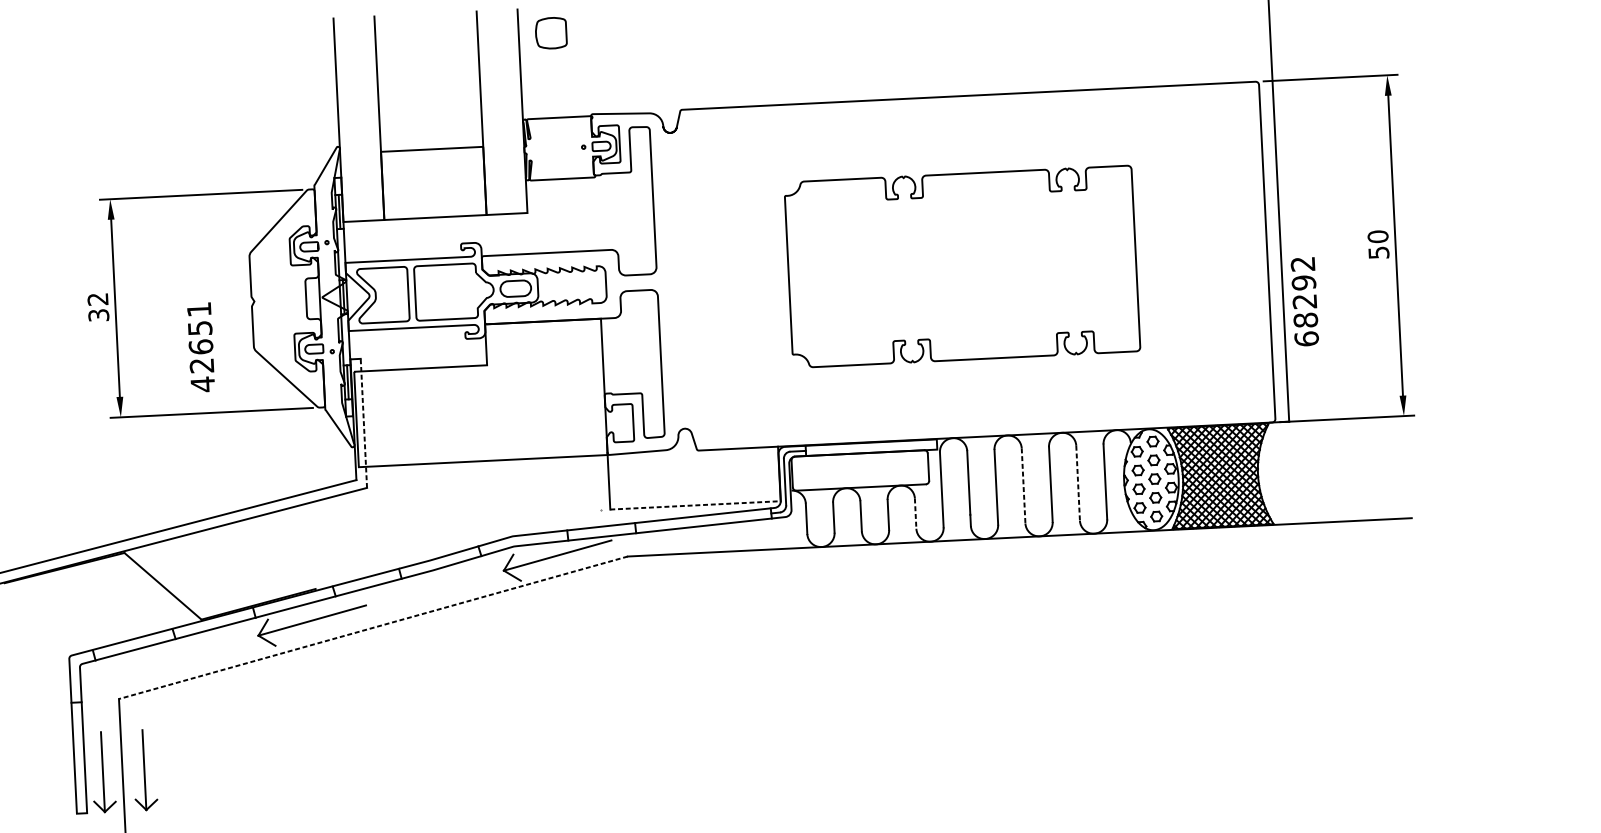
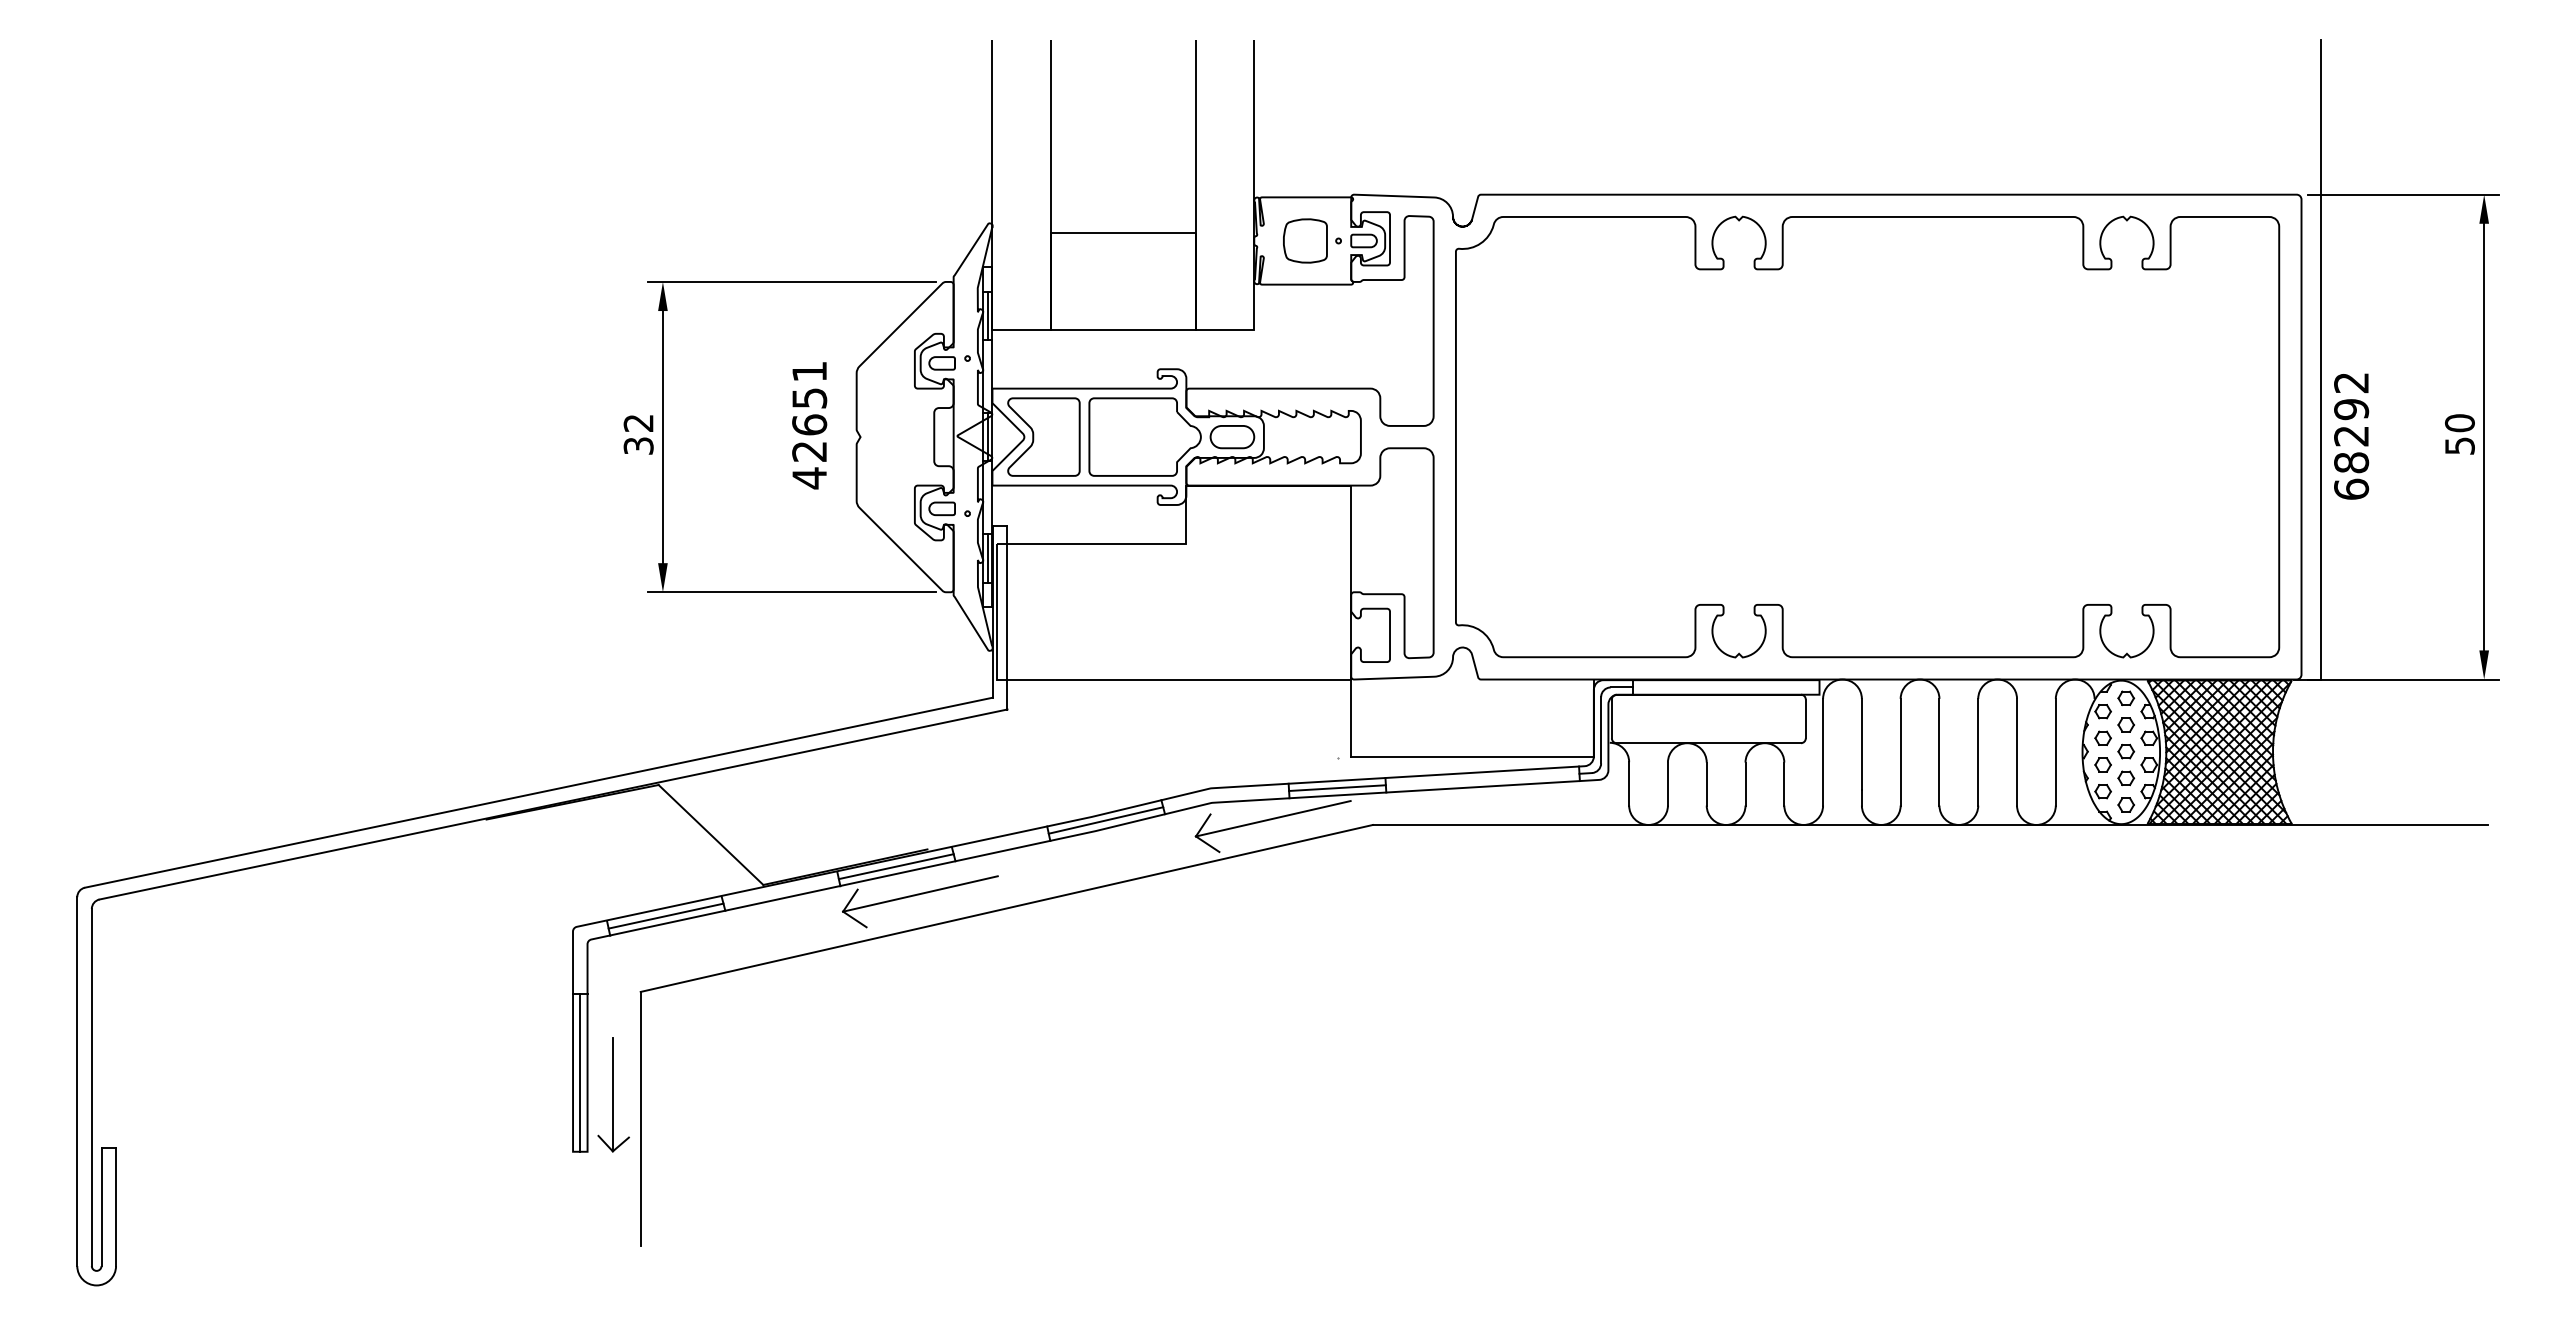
part: (551, 32) -> (1305, 240), moved
part: (962, 266) -> (1867, 436), size x1.67
text: (1304, 301) -> (2351, 436), moved
text: (200, 347) -> (809, 425), moved
line: (363, 423) -> (1007, 617), dashed -> solid
line: (1078, 483) -> (2017, 752), dashed -> solid
line: (1023, 486) -> (1939, 752), dashed -> solid
line: (695, 505) -> (1472, 757), dashed -> solid
line: (915, 513) -> (1784, 784), dashed -> solid
line: (601, 531) -> (1337, 787), added
line: (439, 562) -> (1105, 820), added
line: (293, 602) -> (895, 866), added
line: (373, 627) -> (1006, 908), dashed -> solid
line: (133, 644) -> (665, 915), added
line: (79, 757) -> (580, 1072), added
part: (144, 770) -> (672, 1094), removed

